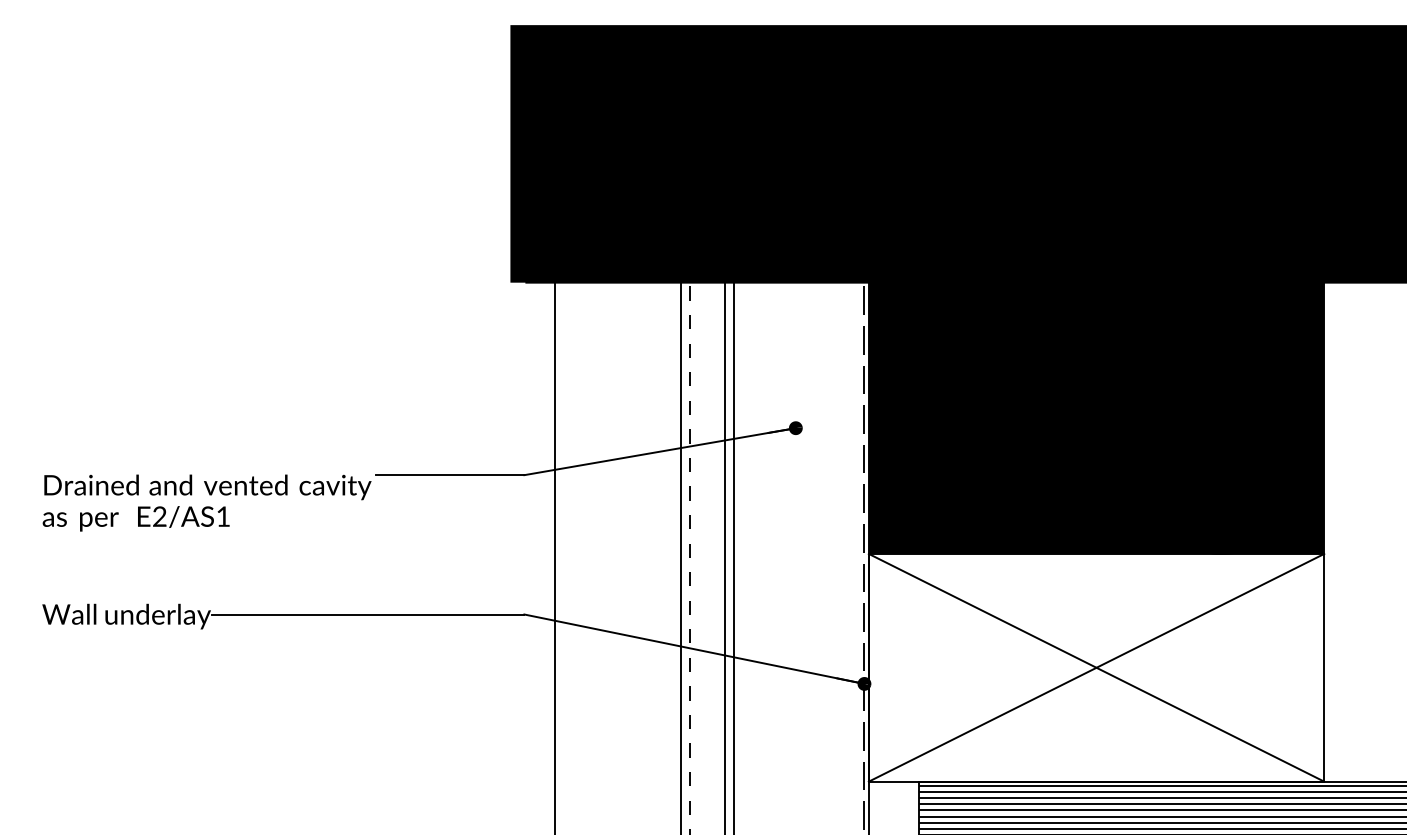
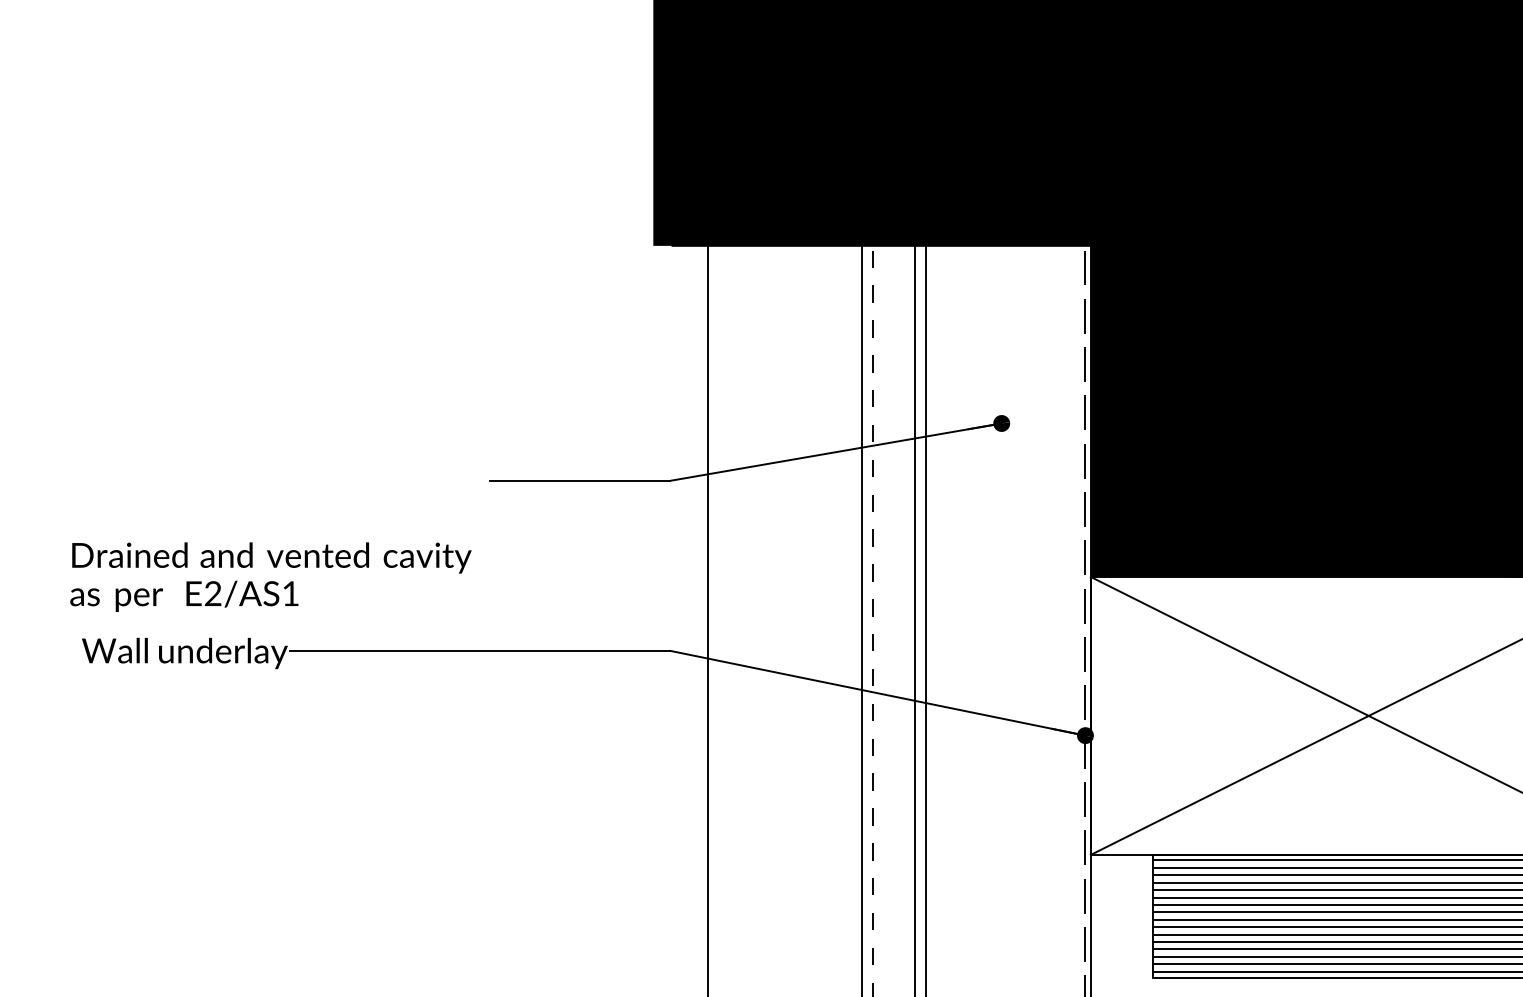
text: (206, 502) -> (270, 576), moved

